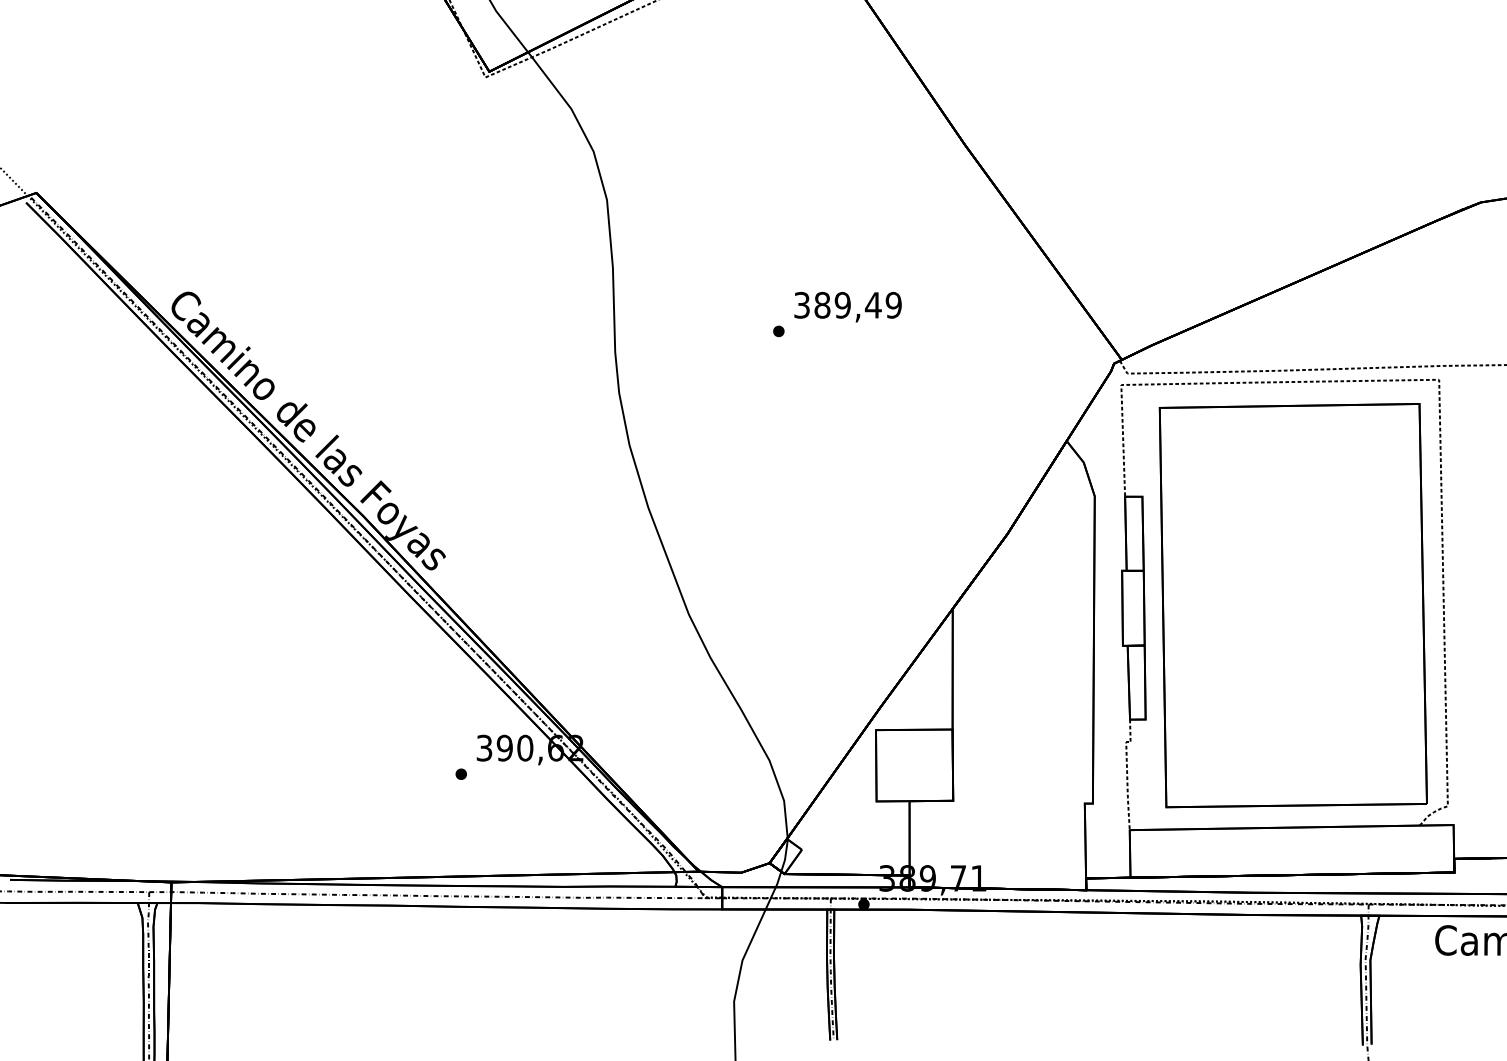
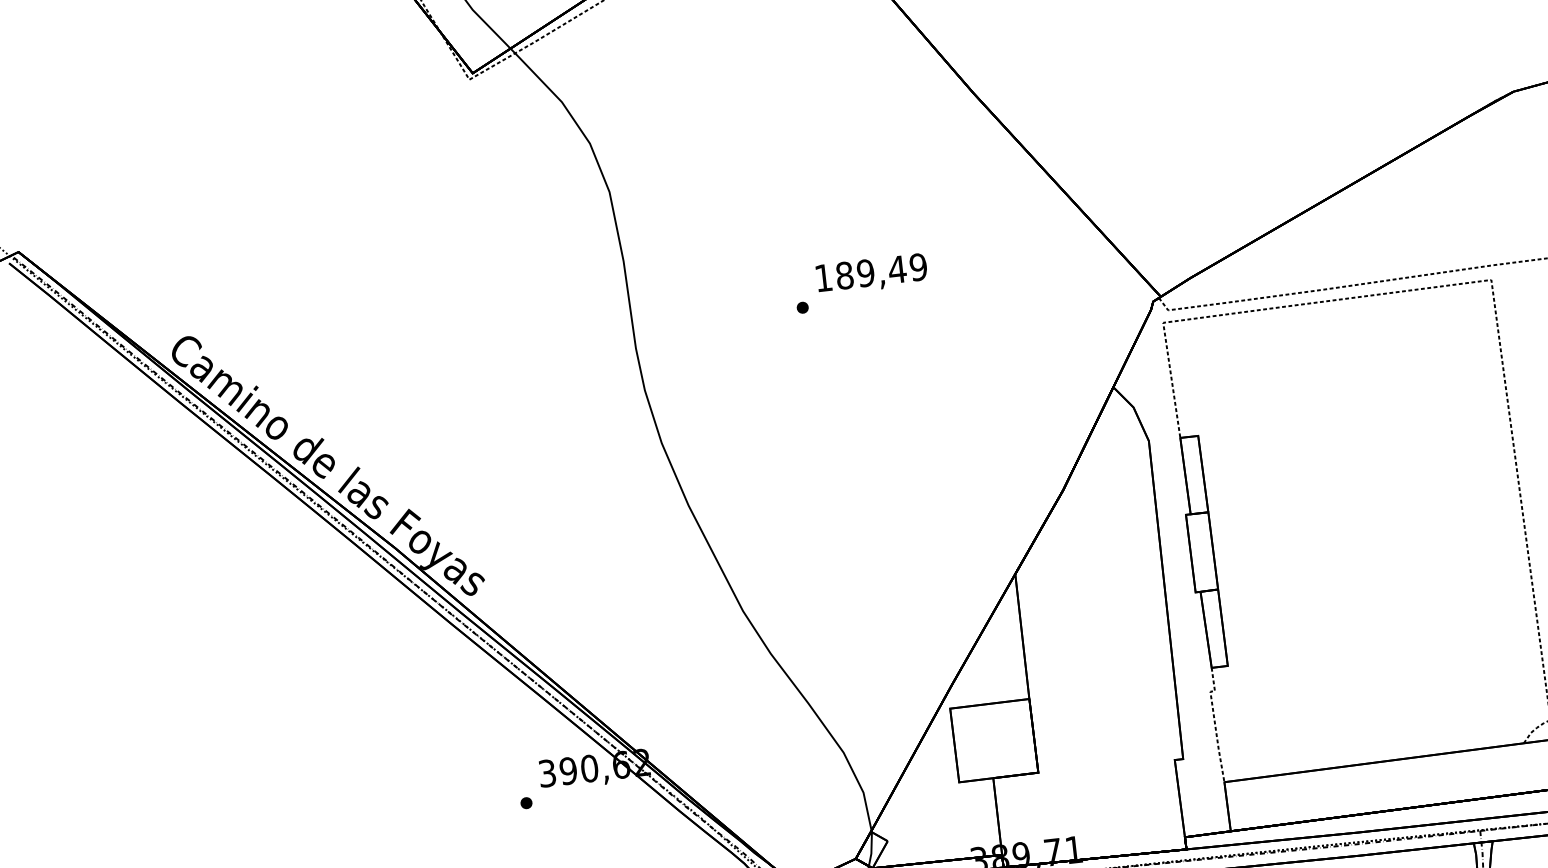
text: (801, 304) -> (823, 277), 389,49 -> 189,49
part: (1292, 605) -> (1366, 530), removed

